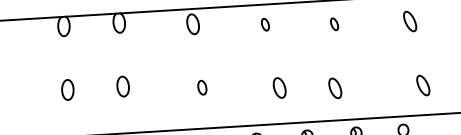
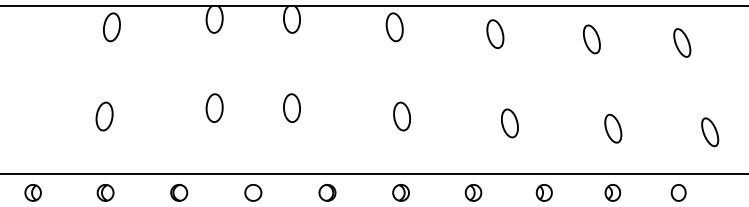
part: (410, 21) -> (682, 42), moved
part: (265, 24) -> (495, 33), size x1.67
part: (334, 24) -> (591, 39), size x1.67
part: (202, 87) -> (402, 116), size x1.43
part: (335, 88) -> (613, 128), moved

